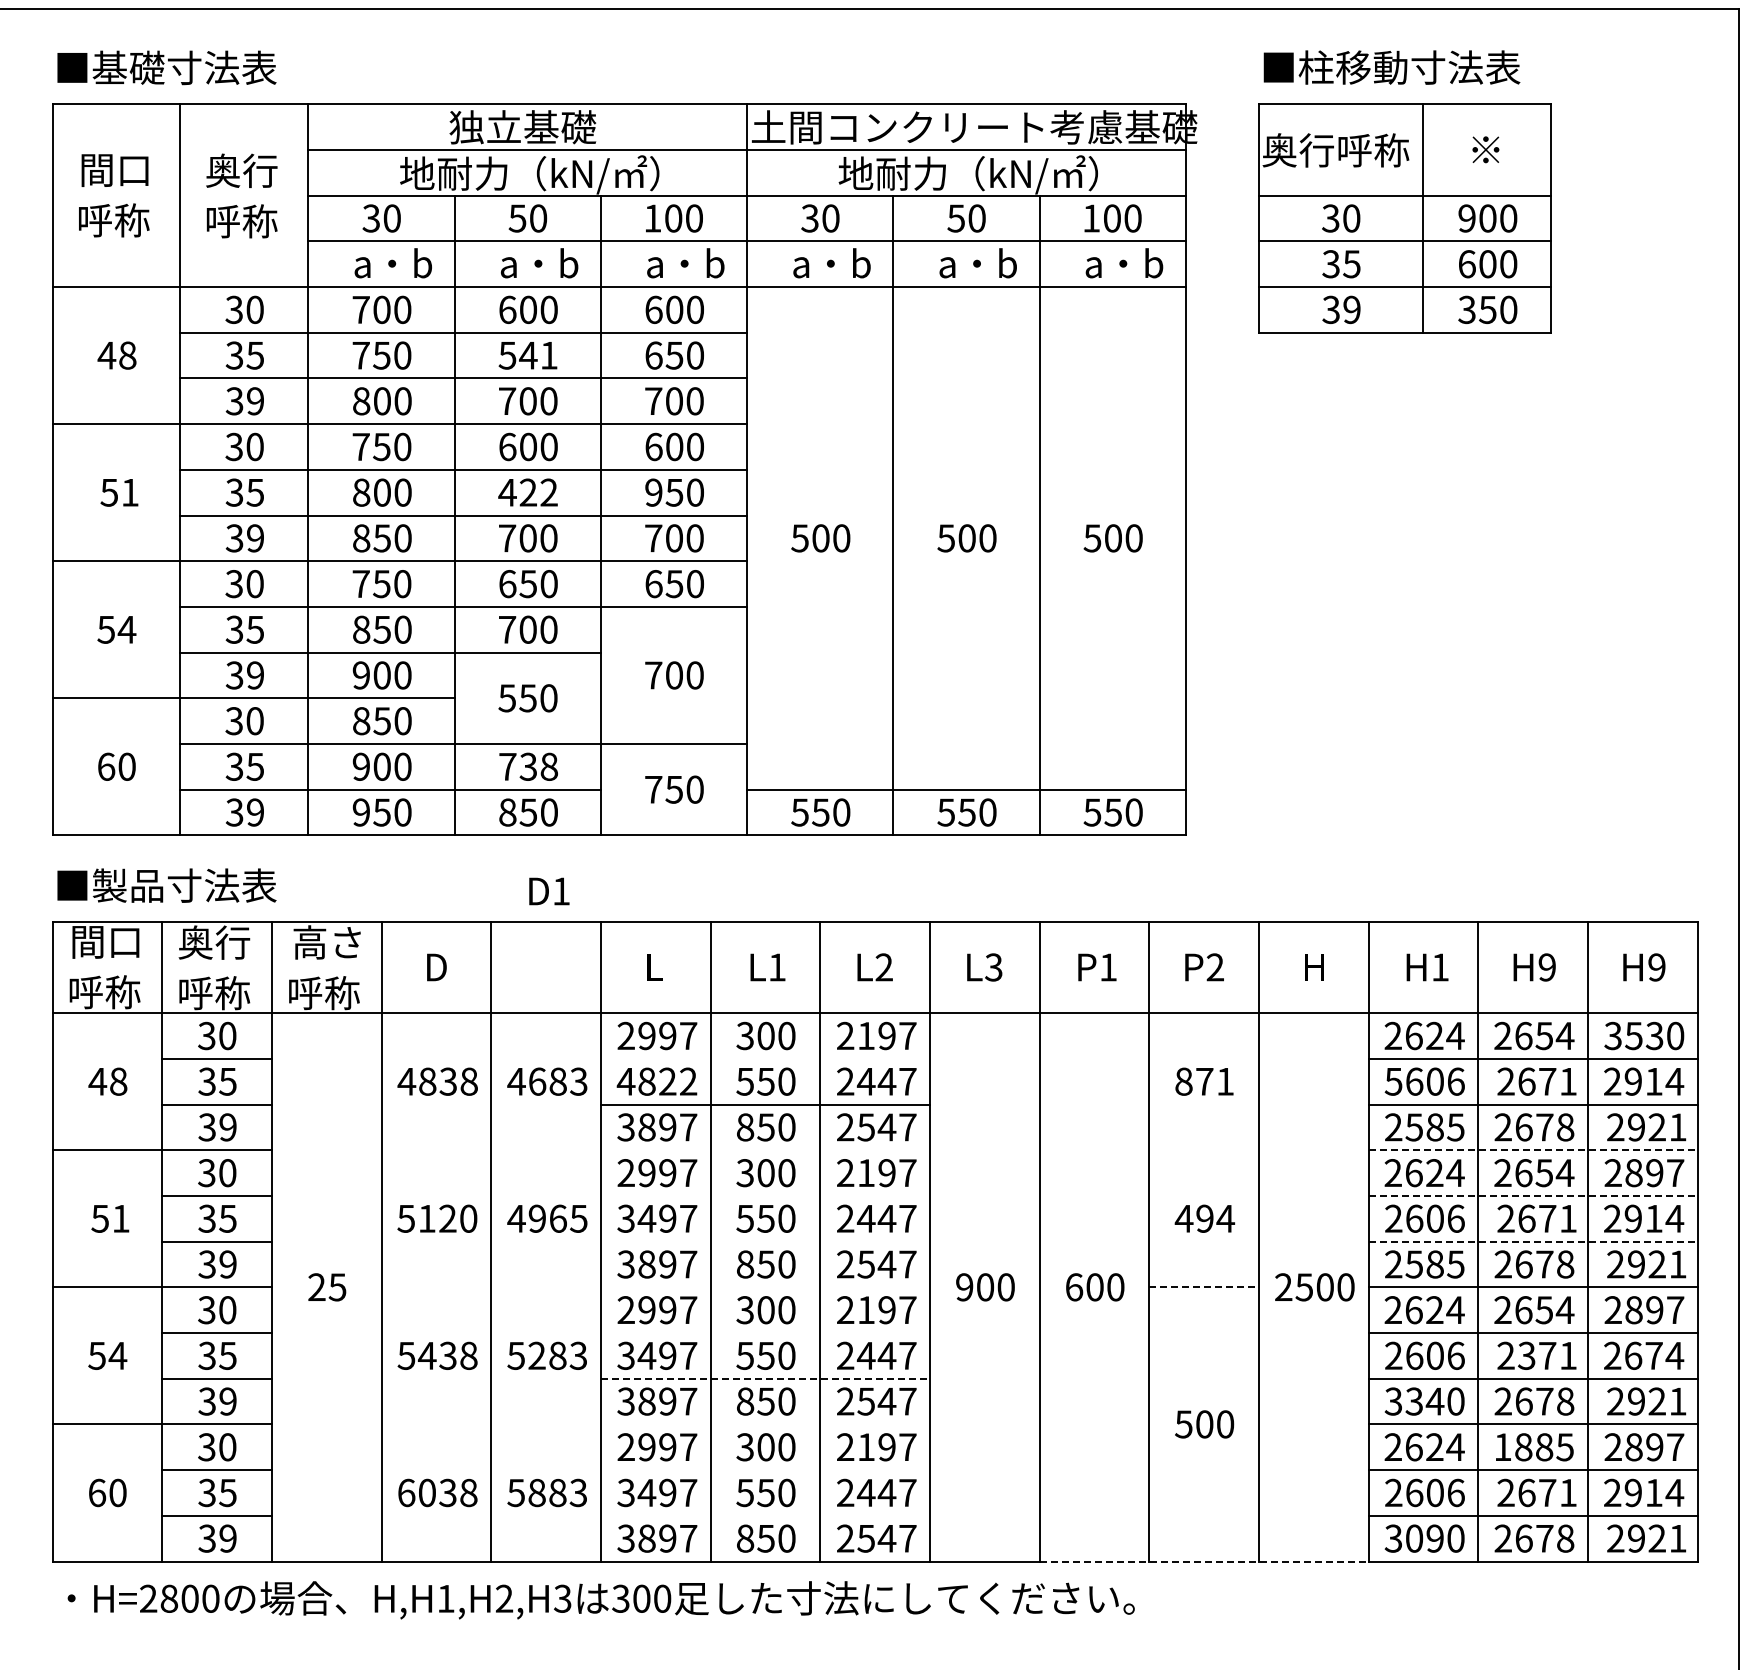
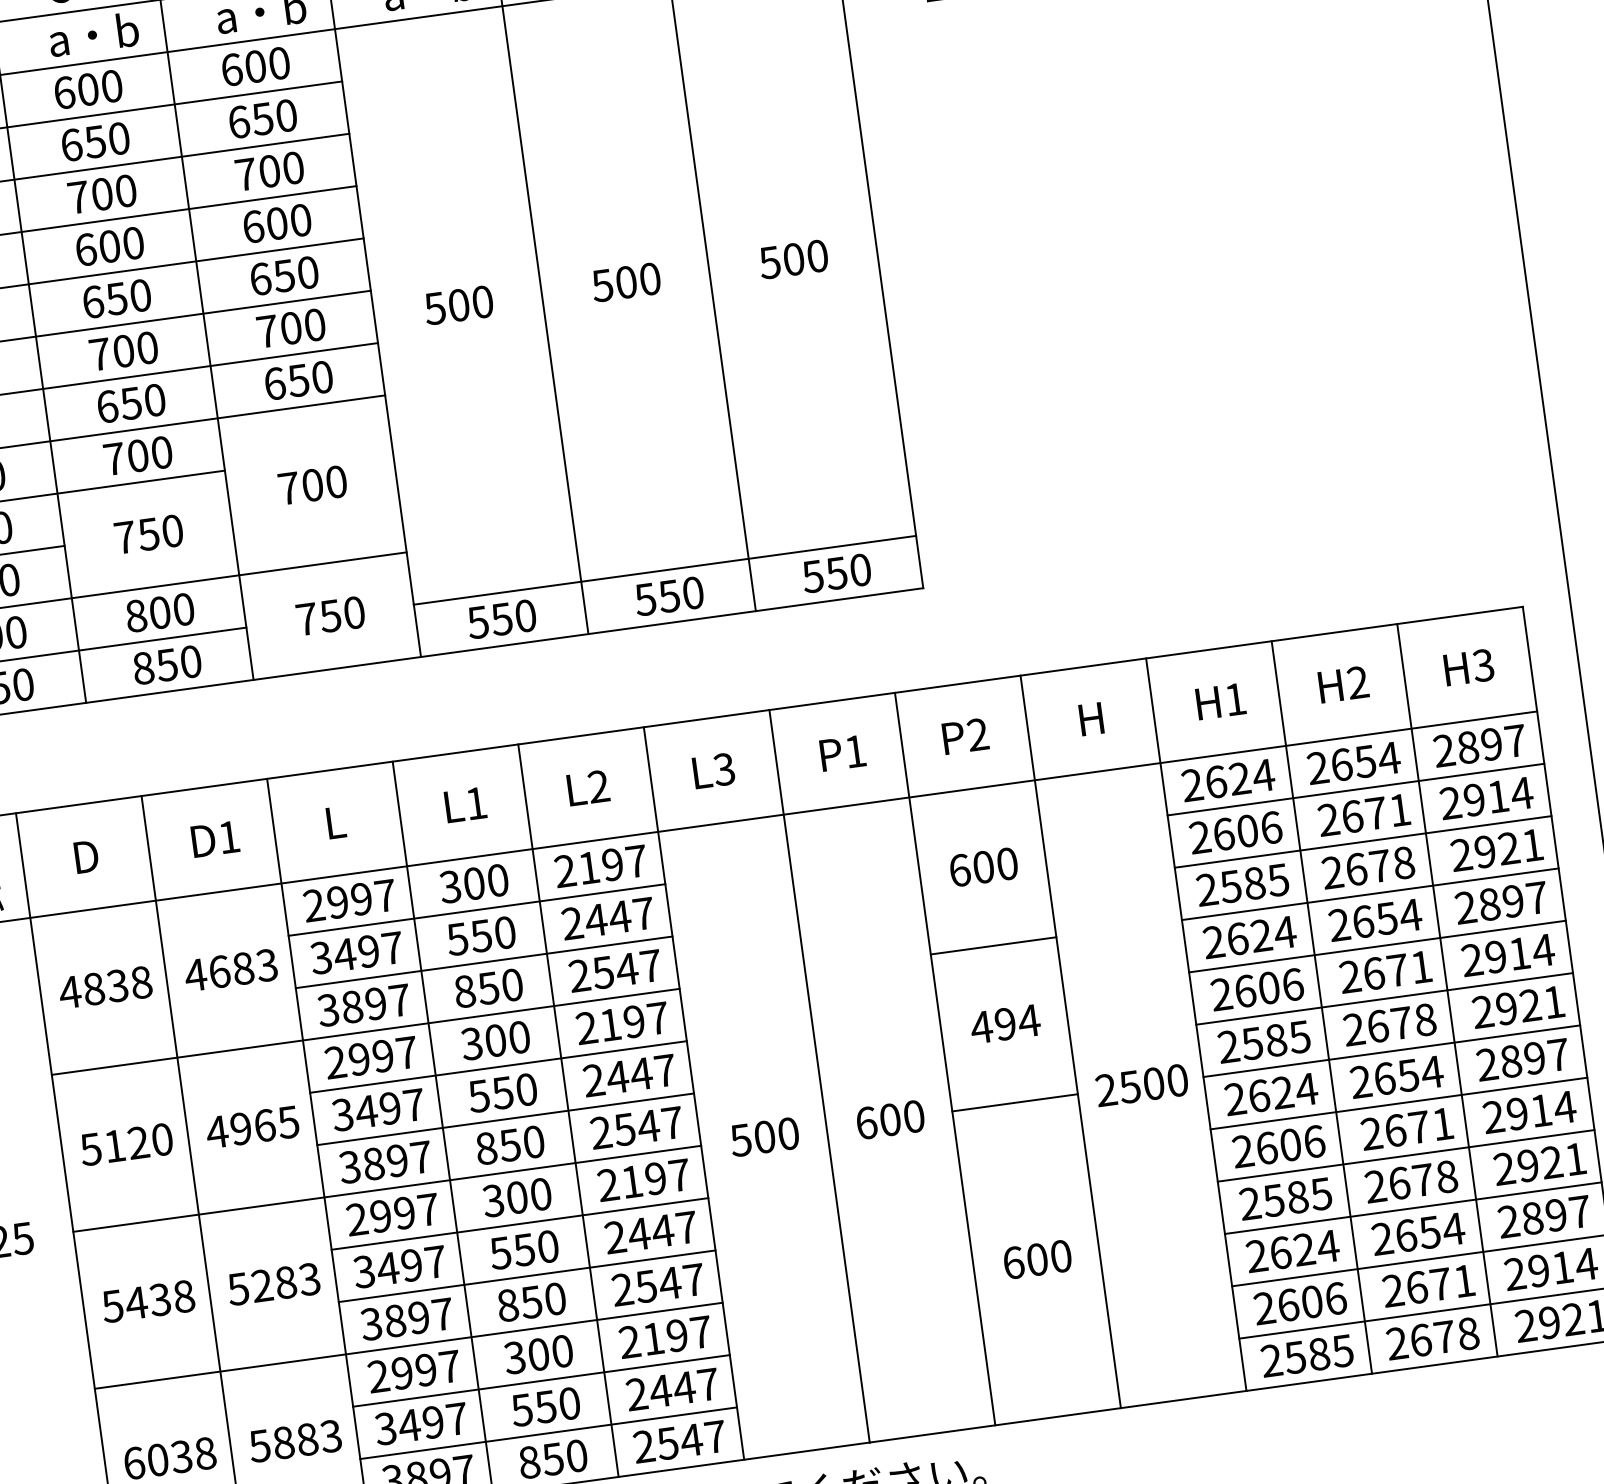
text: (527, 355) -> (94, 141), 541 -> 650
text: (527, 492) -> (115, 298), 422 -> 650
text: (653, 492) -> (260, 279), 950 -> 650
text: (507, 698) -> (125, 537), 550 -> 750
text: (528, 766) -> (159, 612), 738 -> 800
text: (549, 891) -> (215, 839), moved
text: (1546, 967) -> (1357, 682), H9 -> H2
text: (1656, 967) -> (1483, 665), H9 -> H3
text: (1644, 1035) -> (1479, 745), 3530 -> 2897
line: (764, 1058) -> (475, 909), added
text: (656, 1081) -> (355, 952), 4822 -> 3497
text: (1204, 1081) -> (983, 867), 871 -> 600
text: (1393, 1081) -> (1199, 837), 5606 -> 2606
line: (655, 1150) -> (365, 1032), added
line: (1203, 1150) -> (993, 946), added
line: (1533, 1150) -> (1370, 894), dashed -> solid
line: (764, 1195) -> (497, 1066), added
line: (1533, 1195) -> (1377, 945), dashed -> solid
line: (764, 1241) -> (504, 1119), added
line: (1533, 1241) -> (1385, 998), dashed -> solid
line: (655, 1287) -> (387, 1189), added
text: (964, 1287) -> (740, 1140), 900 -> 500
line: (1204, 1287) -> (1015, 1102), dashed -> solid
line: (764, 1333) -> (519, 1224), added
text: (1526, 1355) -> (1395, 1130), 2371 -> 2671
text: (1643, 1355) -> (1529, 1111), 2674 -> 2914
line: (765, 1378) -> (527, 1275), dashed -> solid
text: (1424, 1401) -> (1285, 1198), 3340 -> 2585
line: (655, 1424) -> (408, 1345), added
text: (1183, 1424) -> (1013, 1263), 500 -> 600
text: (1534, 1447) -> (1418, 1234), 1885 -> 2654
line: (764, 1470) -> (540, 1381), added
line: (764, 1515) -> (547, 1432), added
text: (1424, 1538) -> (1306, 1355), 3090 -> 2585
line: (1204, 1561) -> (1058, 1416), dashed -> solid

